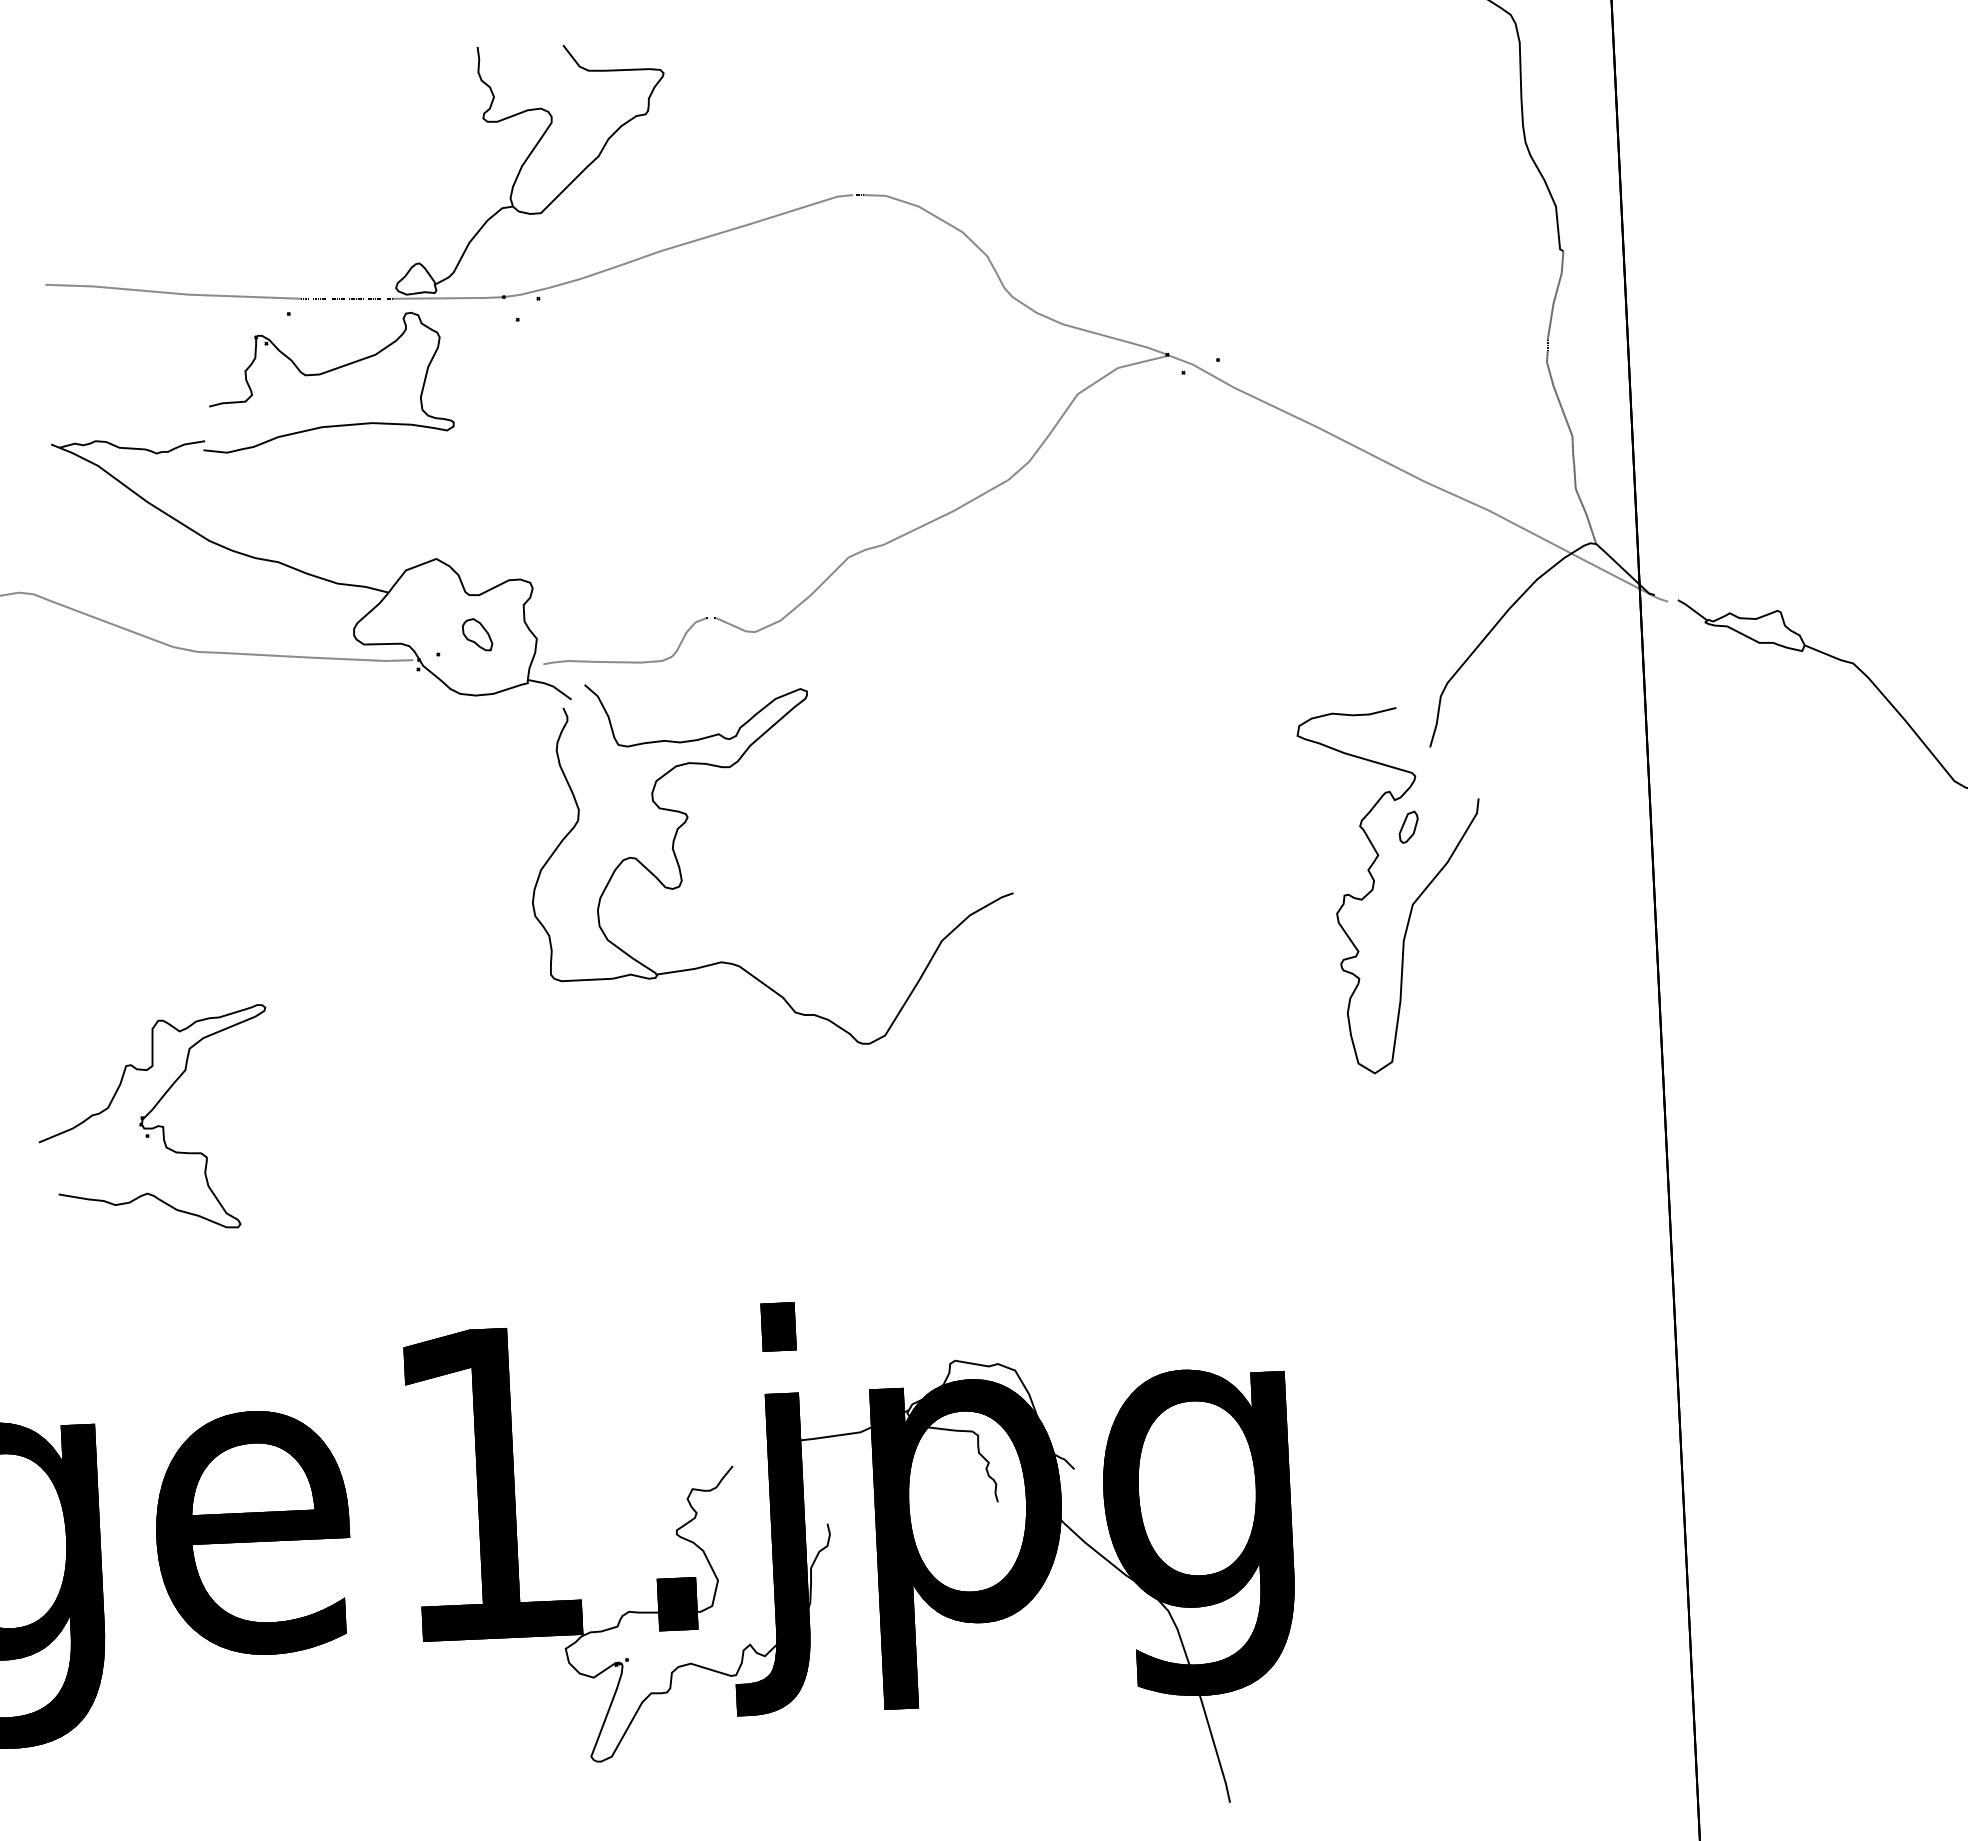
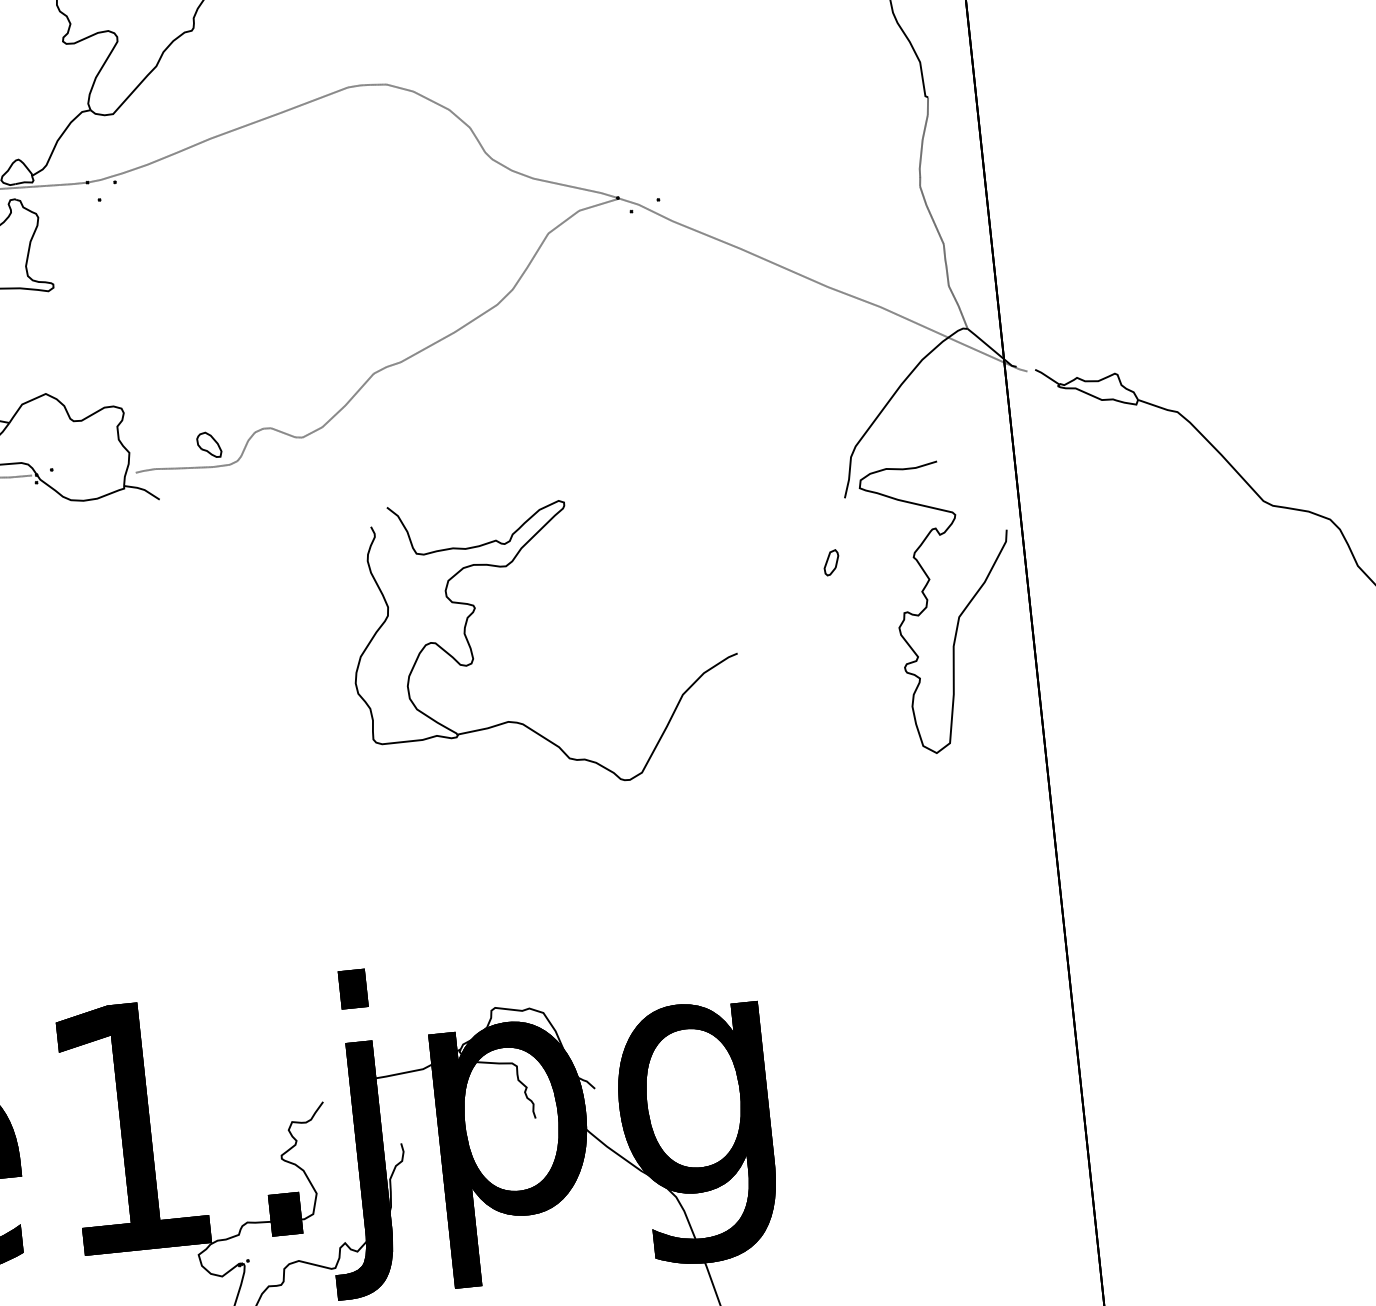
part: (477, 634) -> (209, 444), moved
part: (682, 877) -> (473, 656), moved
curve: (1374, 885) -> (927, 603), moved

